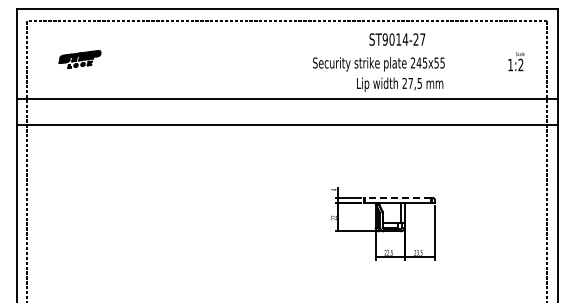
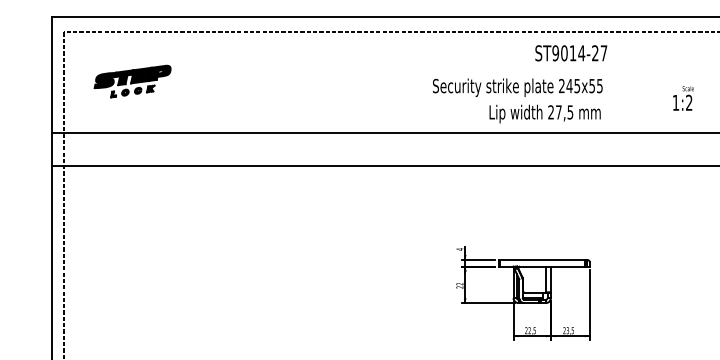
text: (397, 39) -> (571, 53), moved
part: (79, 59) -> (132, 81), size x1.43
text: (516, 61) -> (683, 98), moved
line: (398, 197) -> (543, 259), dashed -> solid

